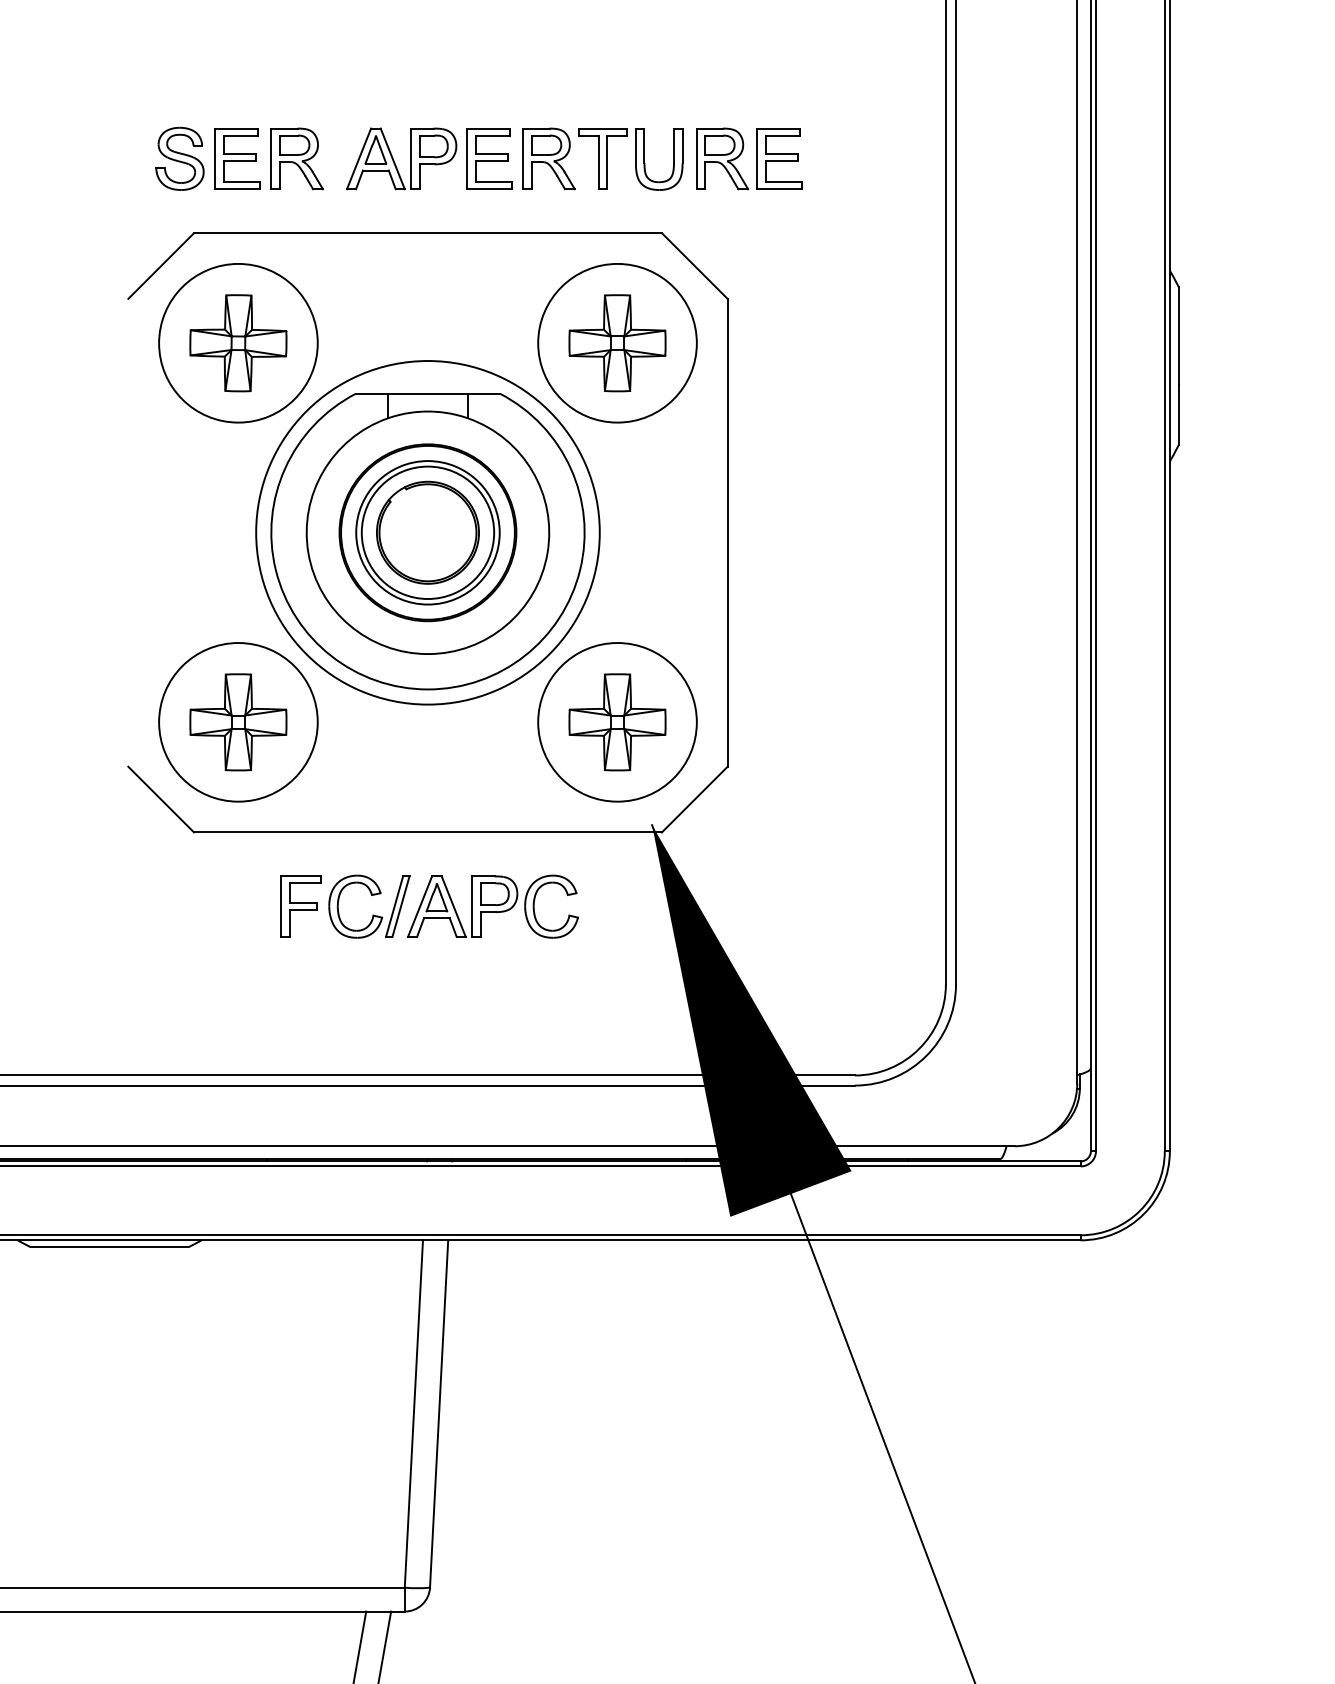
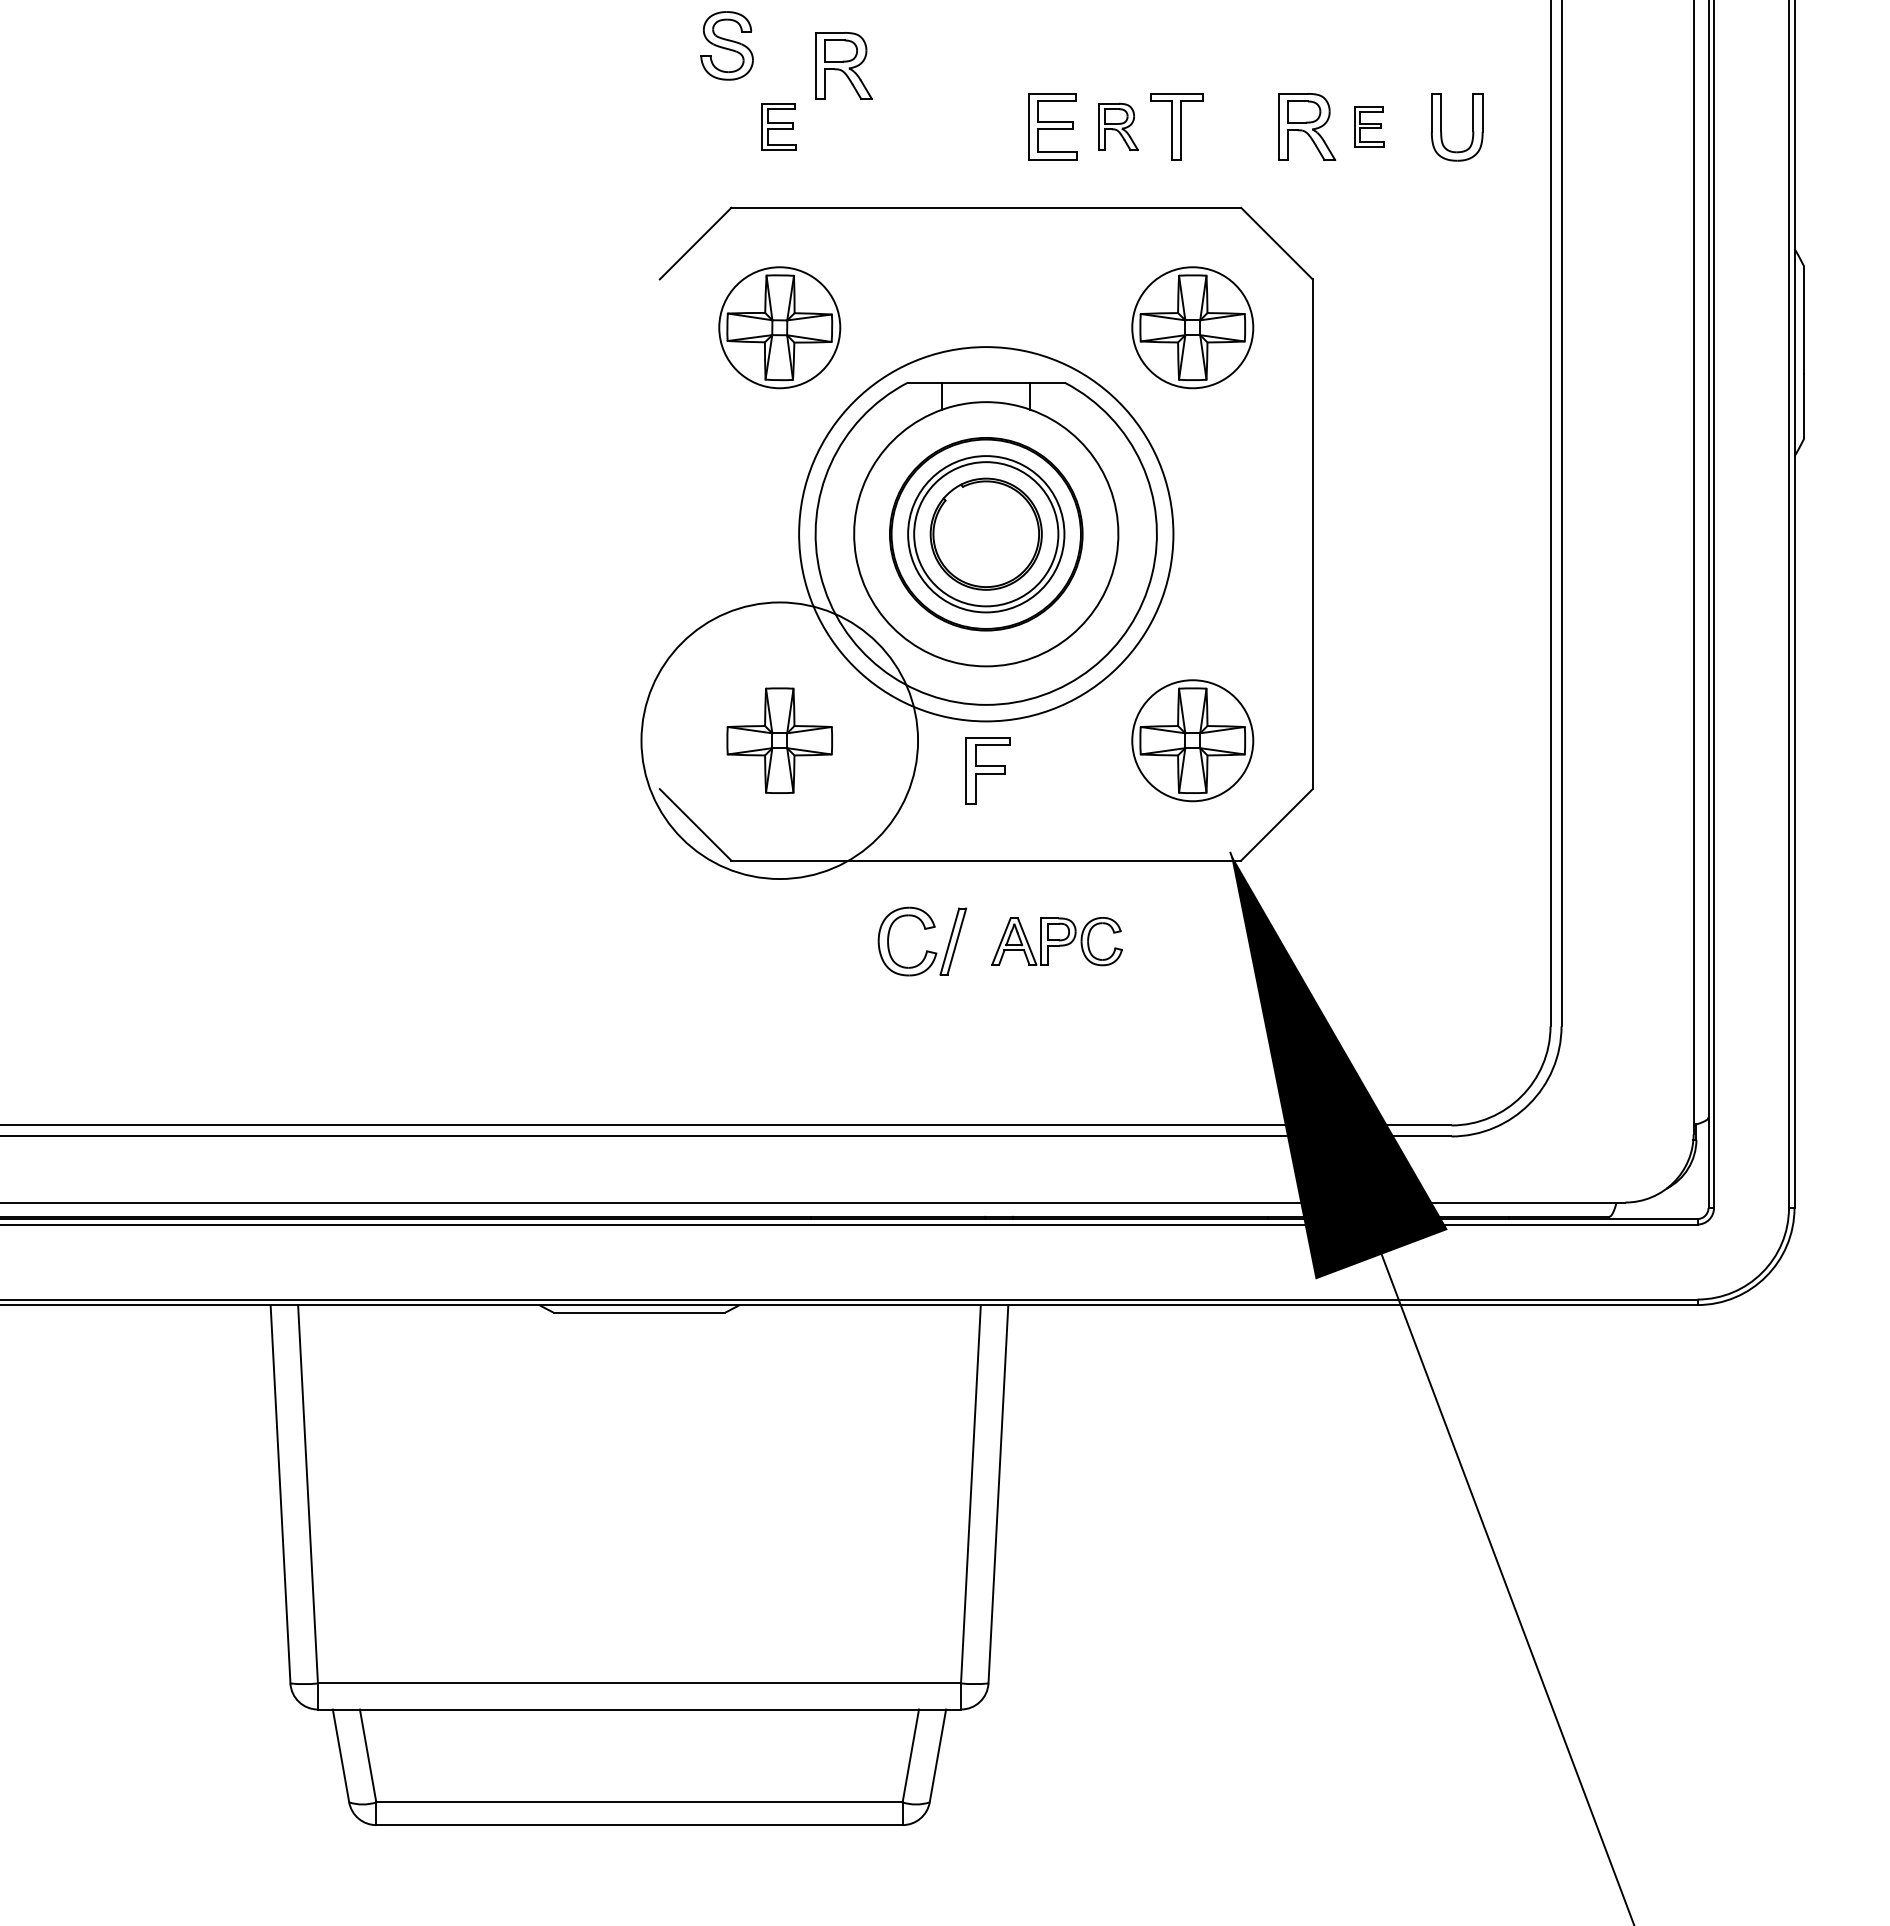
part: (179, 158) -> (726, 45), moved
part: (237, 158) -> (778, 126), size x0.7
part: (296, 158) -> (843, 65), moved
part: (549, 158) -> (1118, 126), size x0.7
part: (778, 158) -> (1368, 126), size x0.6
part: (394, 159) -> (949, 127), removed
part: (644, 159) -> (1441, 127), moved
circle: (238, 343) -> (779, 327), size x0.7
circle: (617, 343) -> (1192, 327), size x0.7
circle: (238, 722) -> (779, 740), size x1.6
circle: (617, 722) -> (1192, 740), size x0.7
part: (300, 906) -> (987, 770), moved
part: (492, 906) -> (1056, 941), size x0.7

